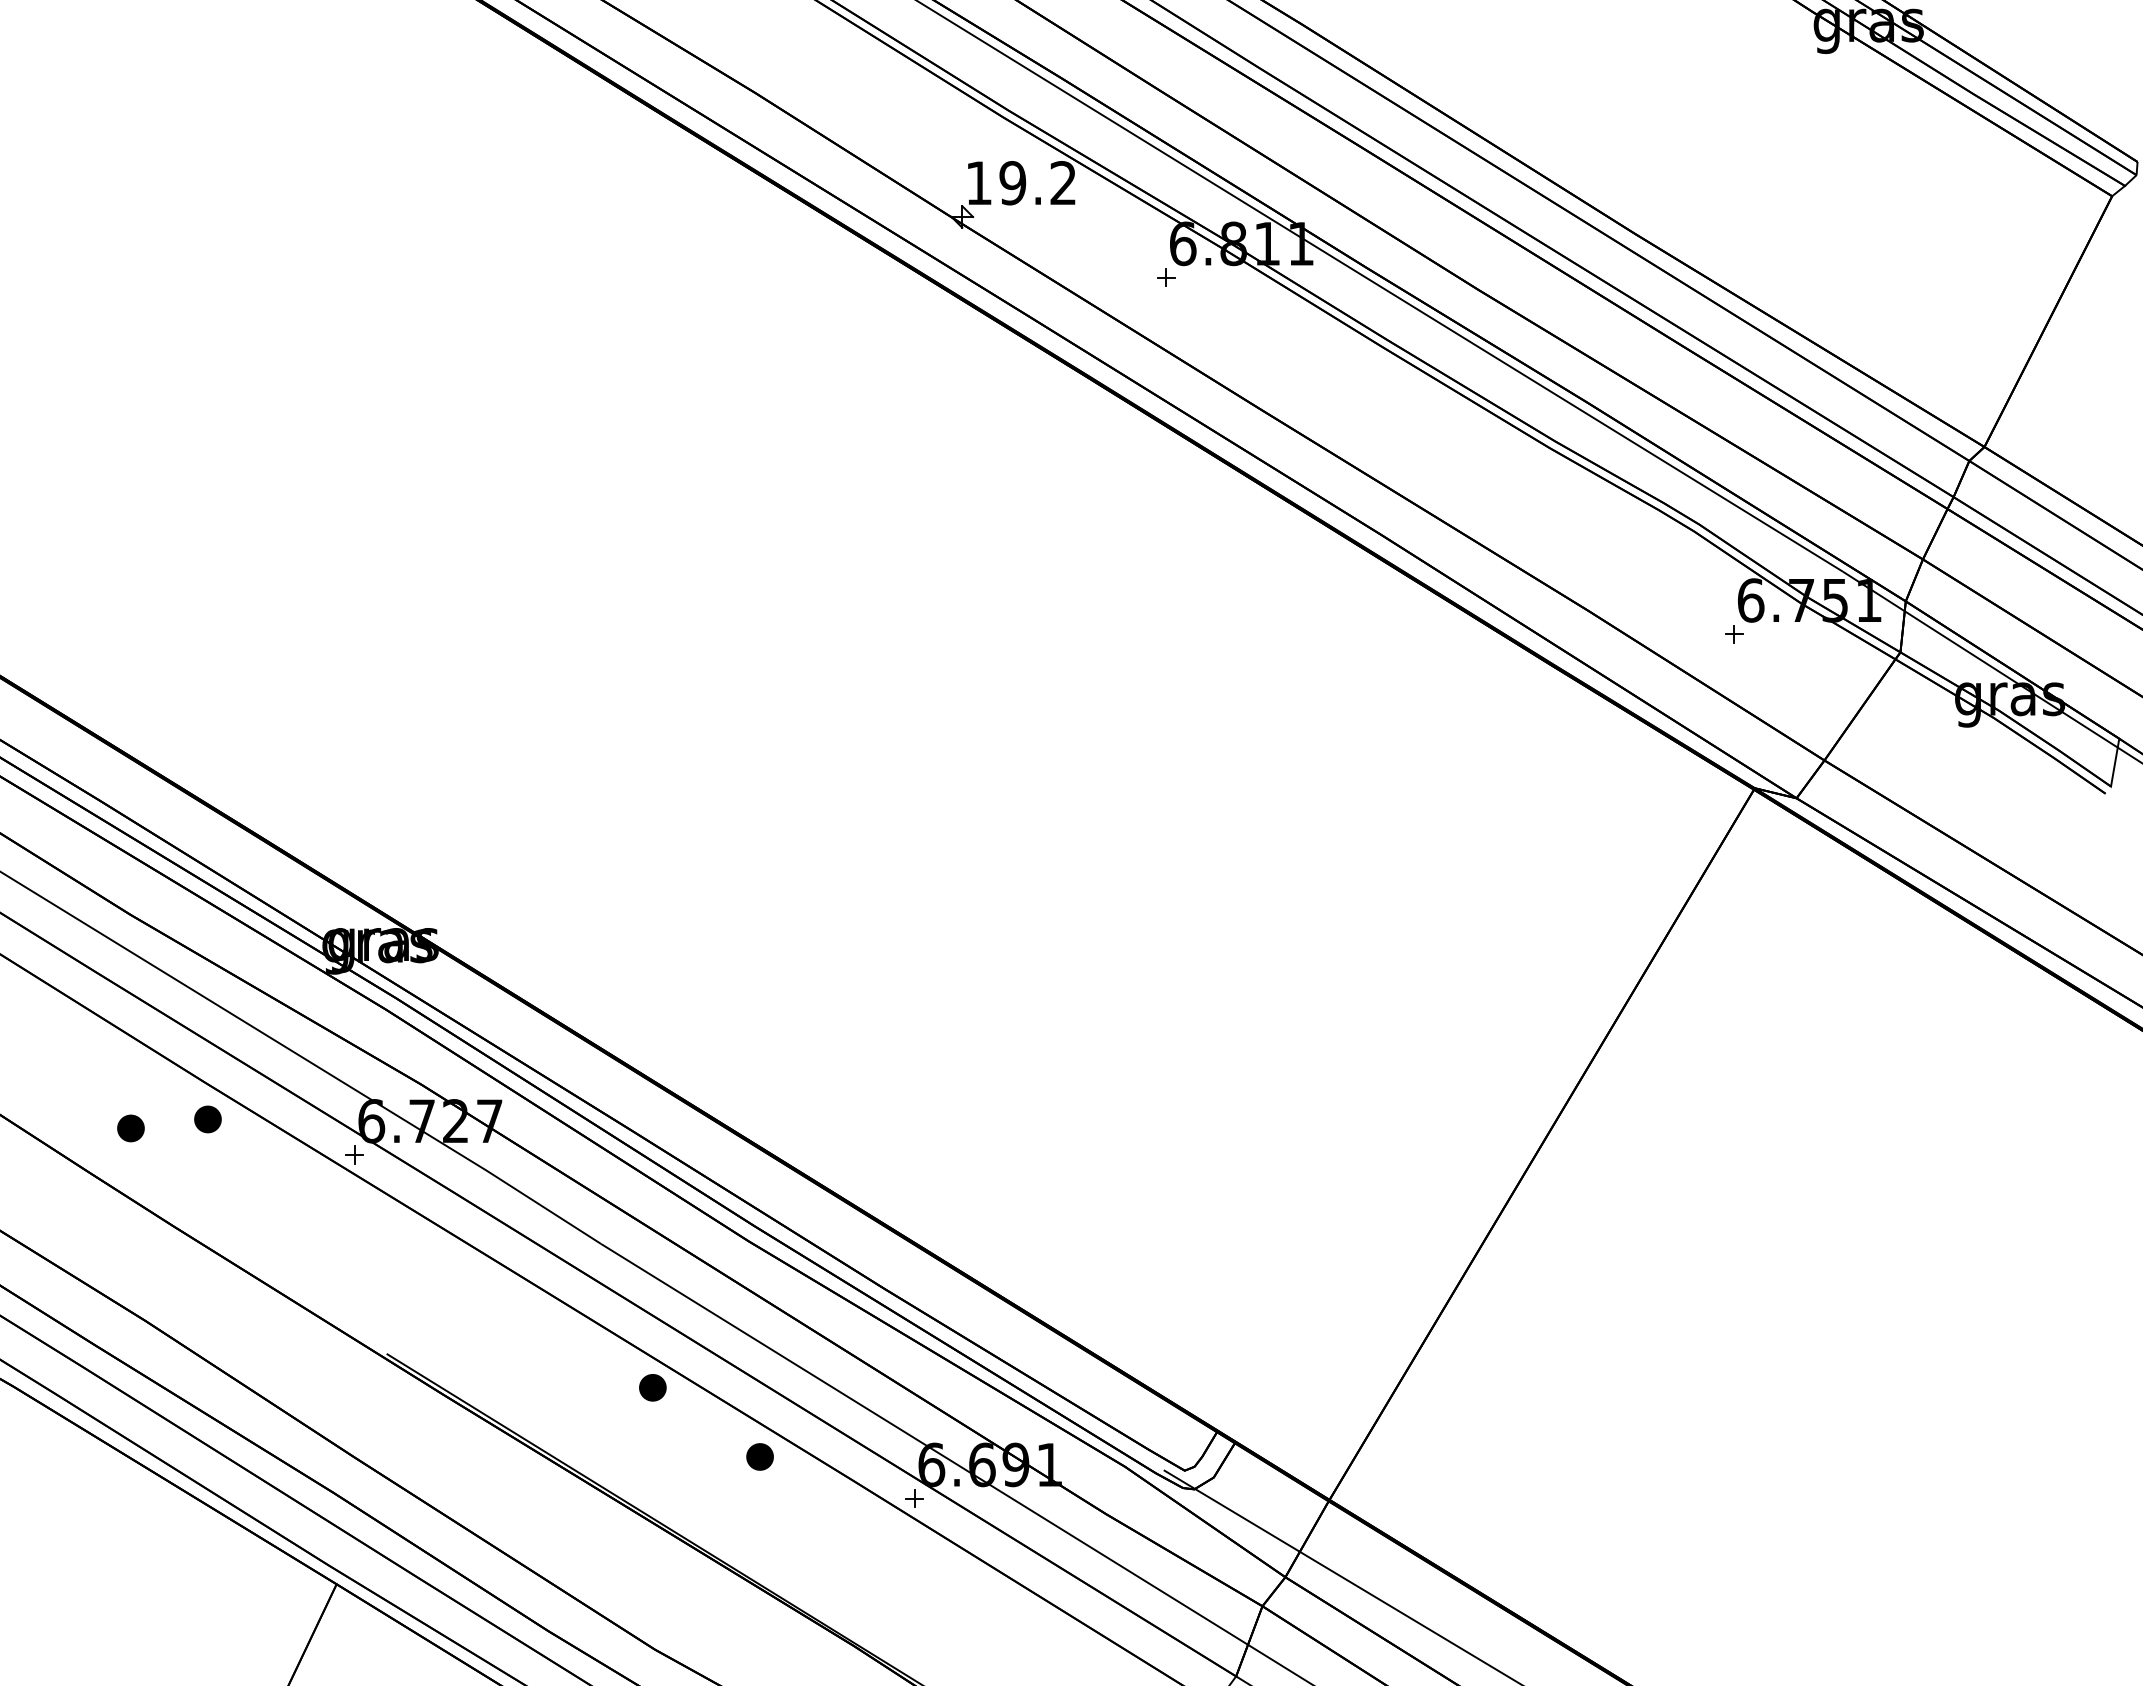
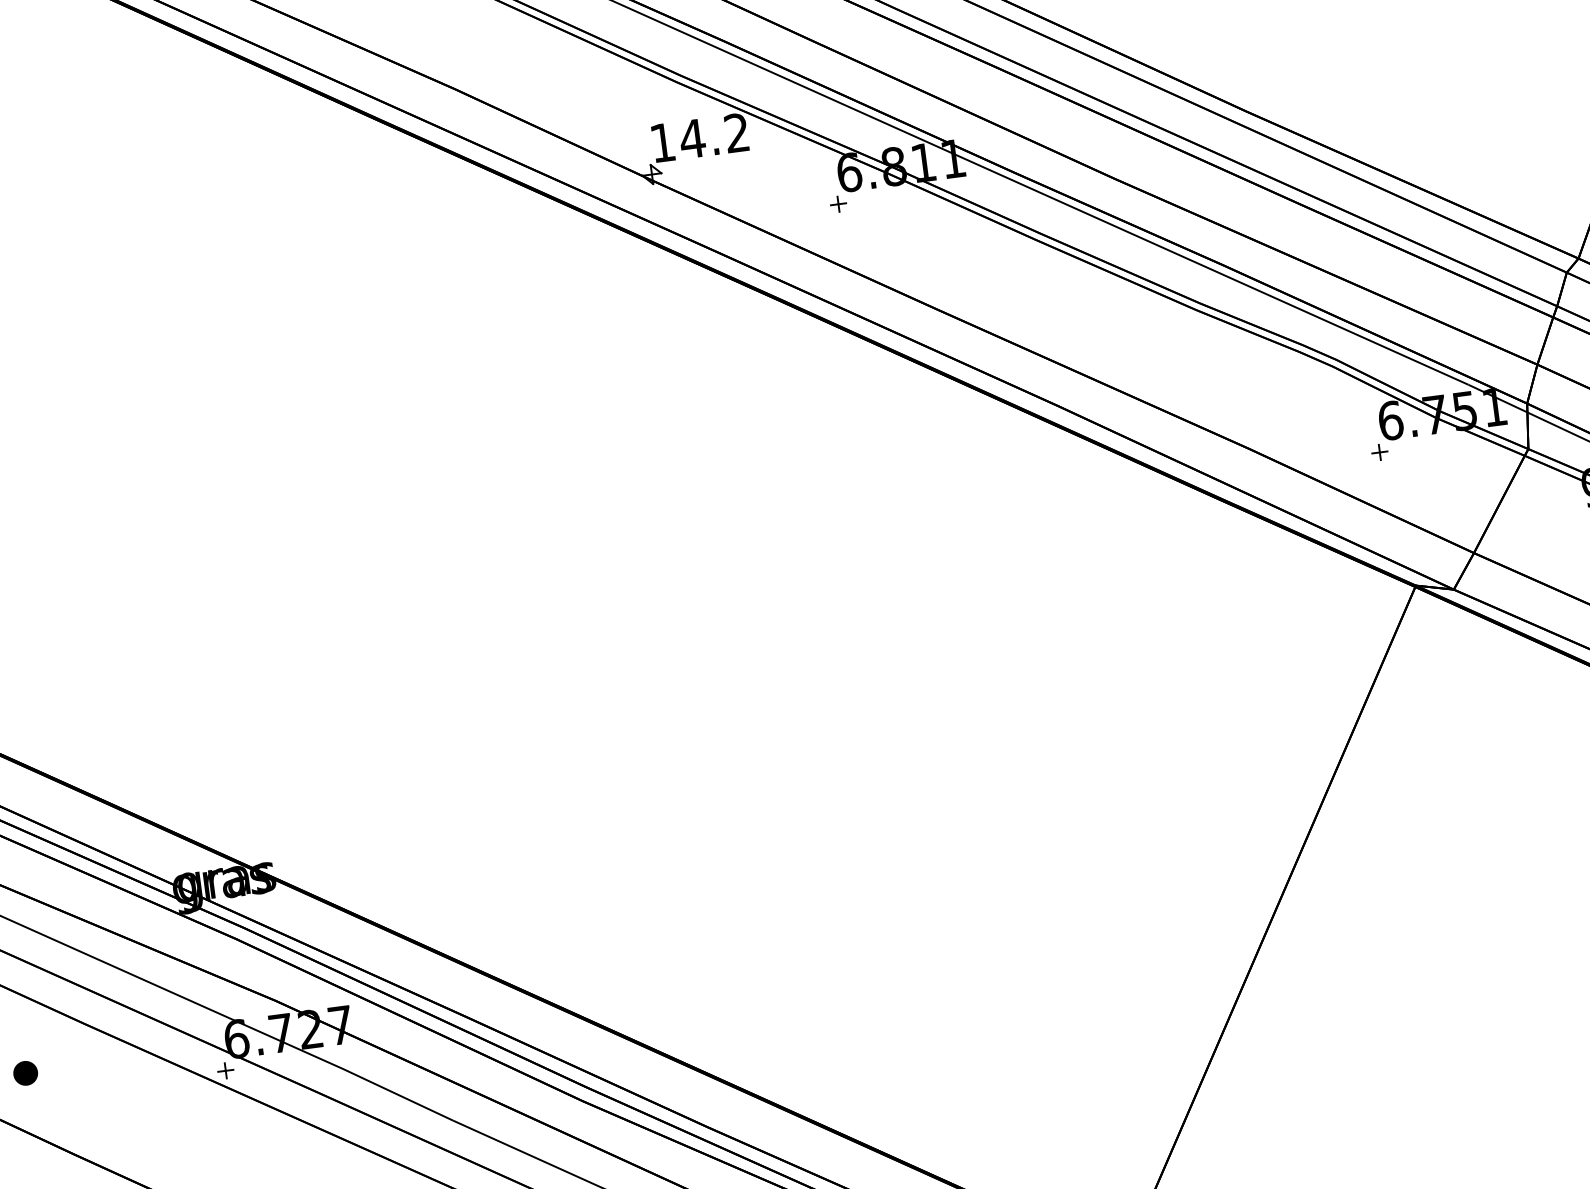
text: (1012, 183) -> (692, 139), 19.2 -> 14.2
part: (207, 1119) -> (92, 1056), removed

